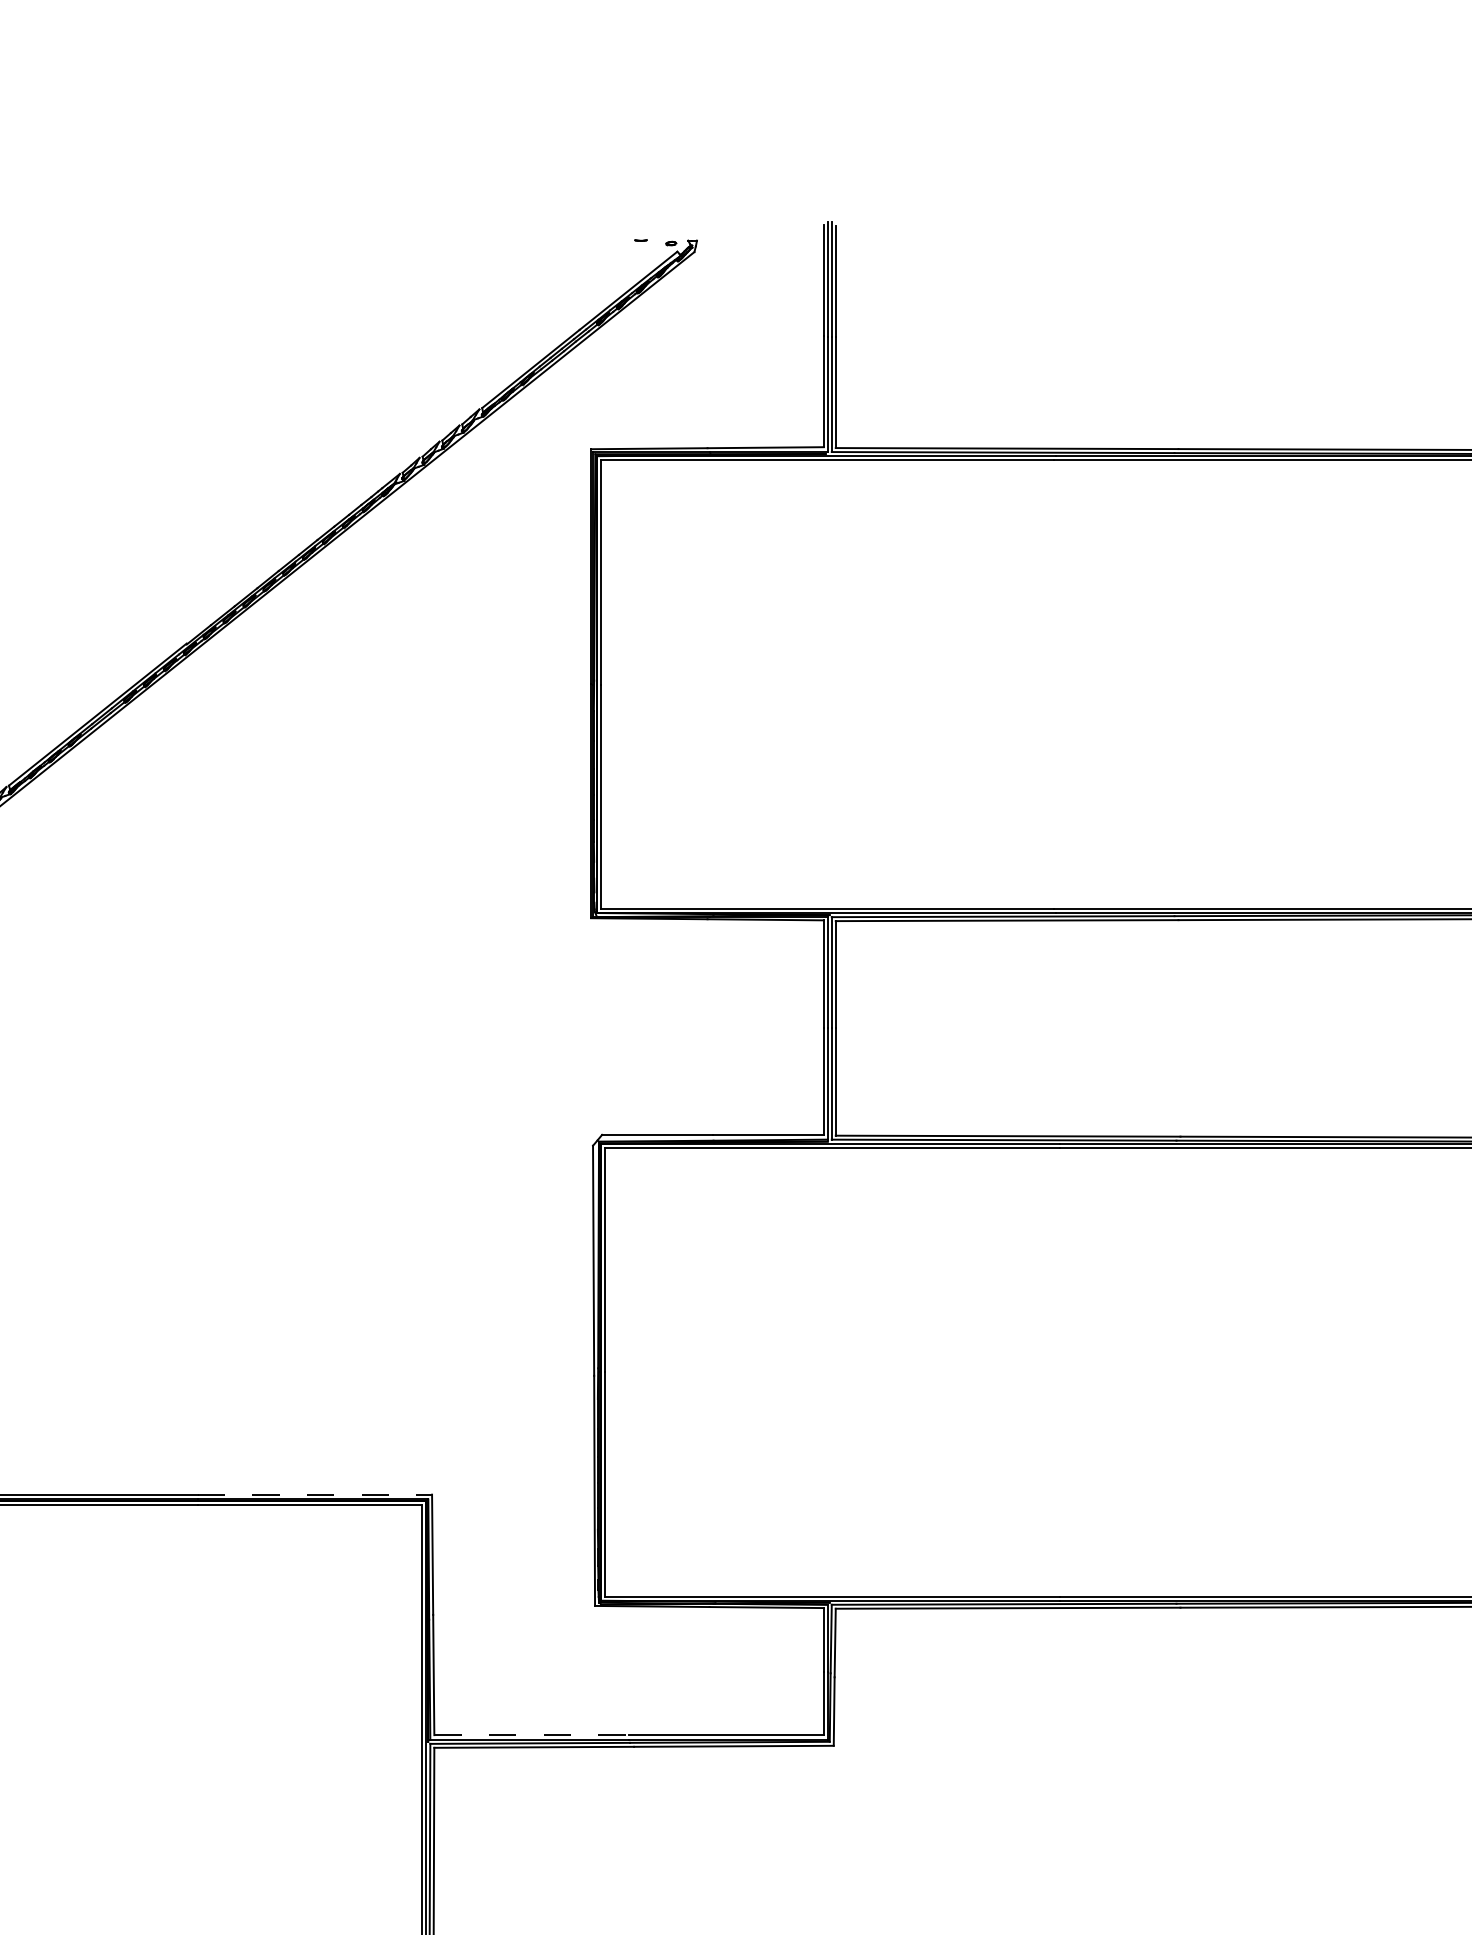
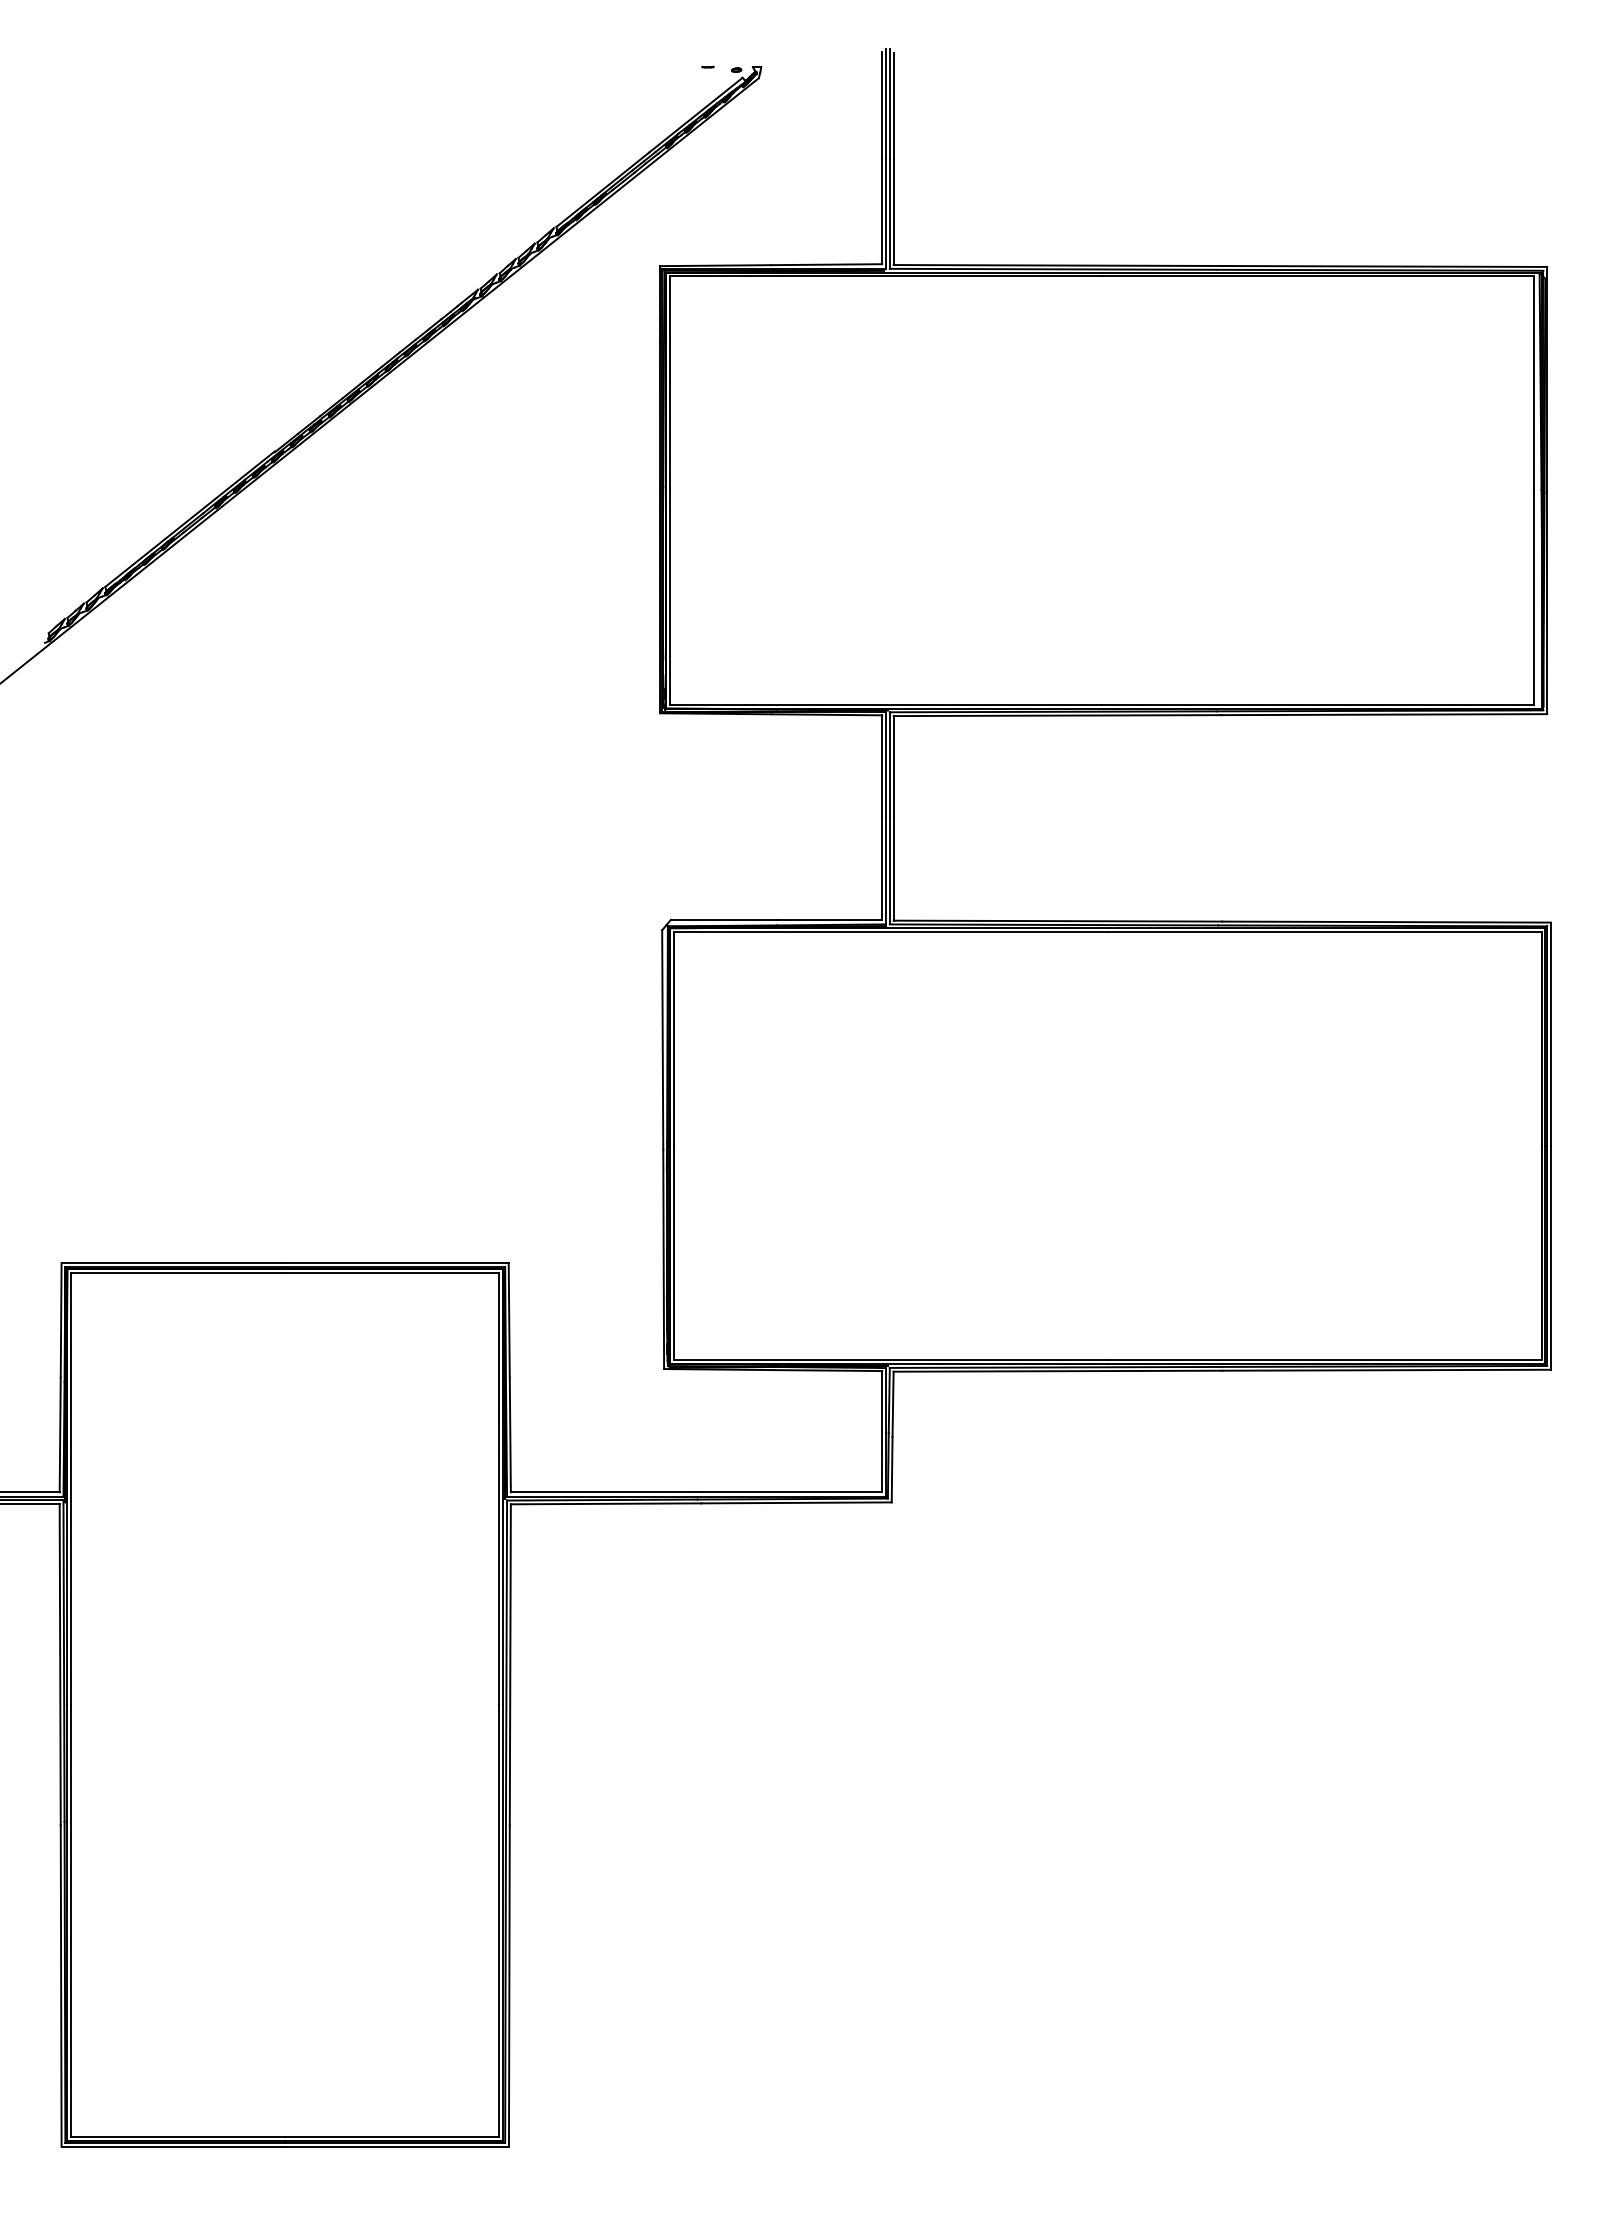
line: (314, 1494) -> (396, 1262), dashed -> solid
line: (531, 1735) -> (603, 1492), dashed -> solid

